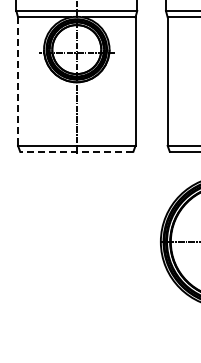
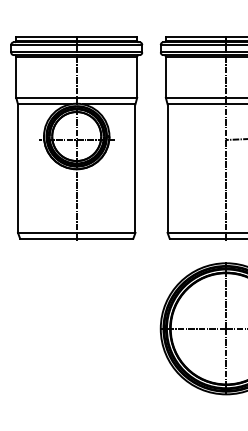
line: (18, 82) -> (18, 169), dashed -> solid
line: (76, 151) -> (76, 238), dashed -> solid

